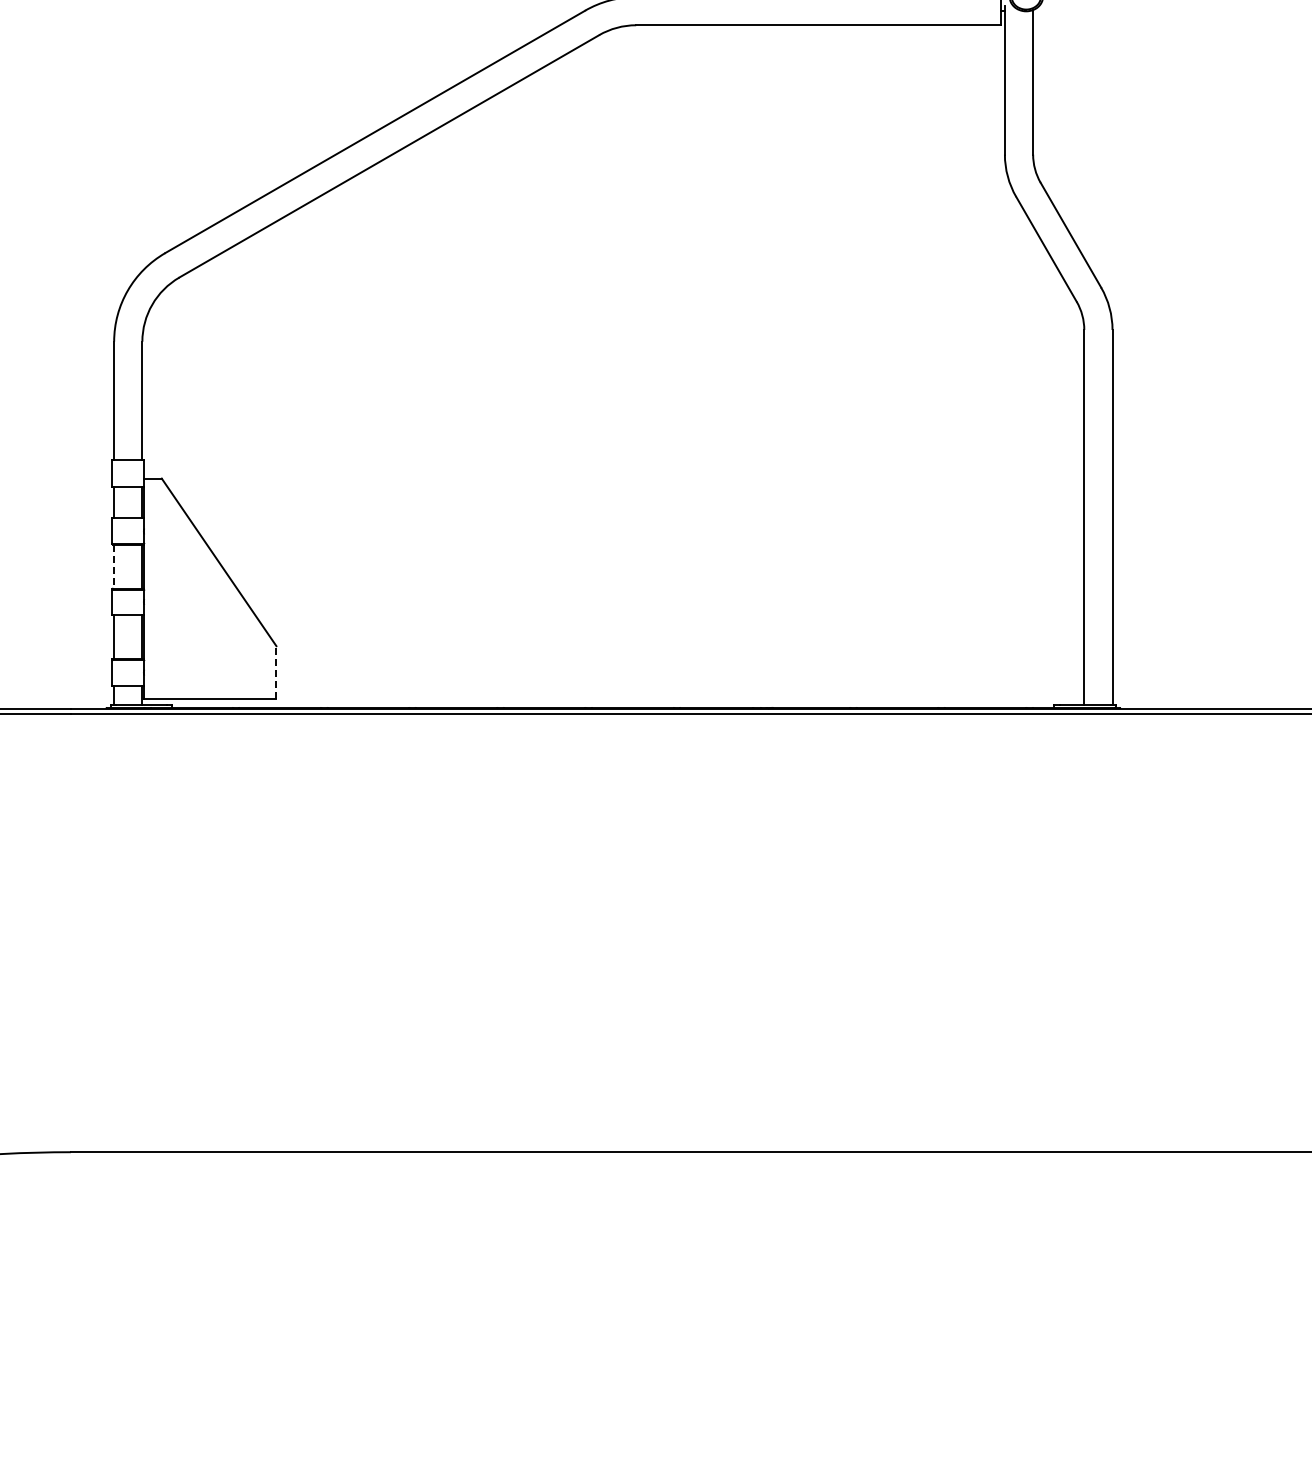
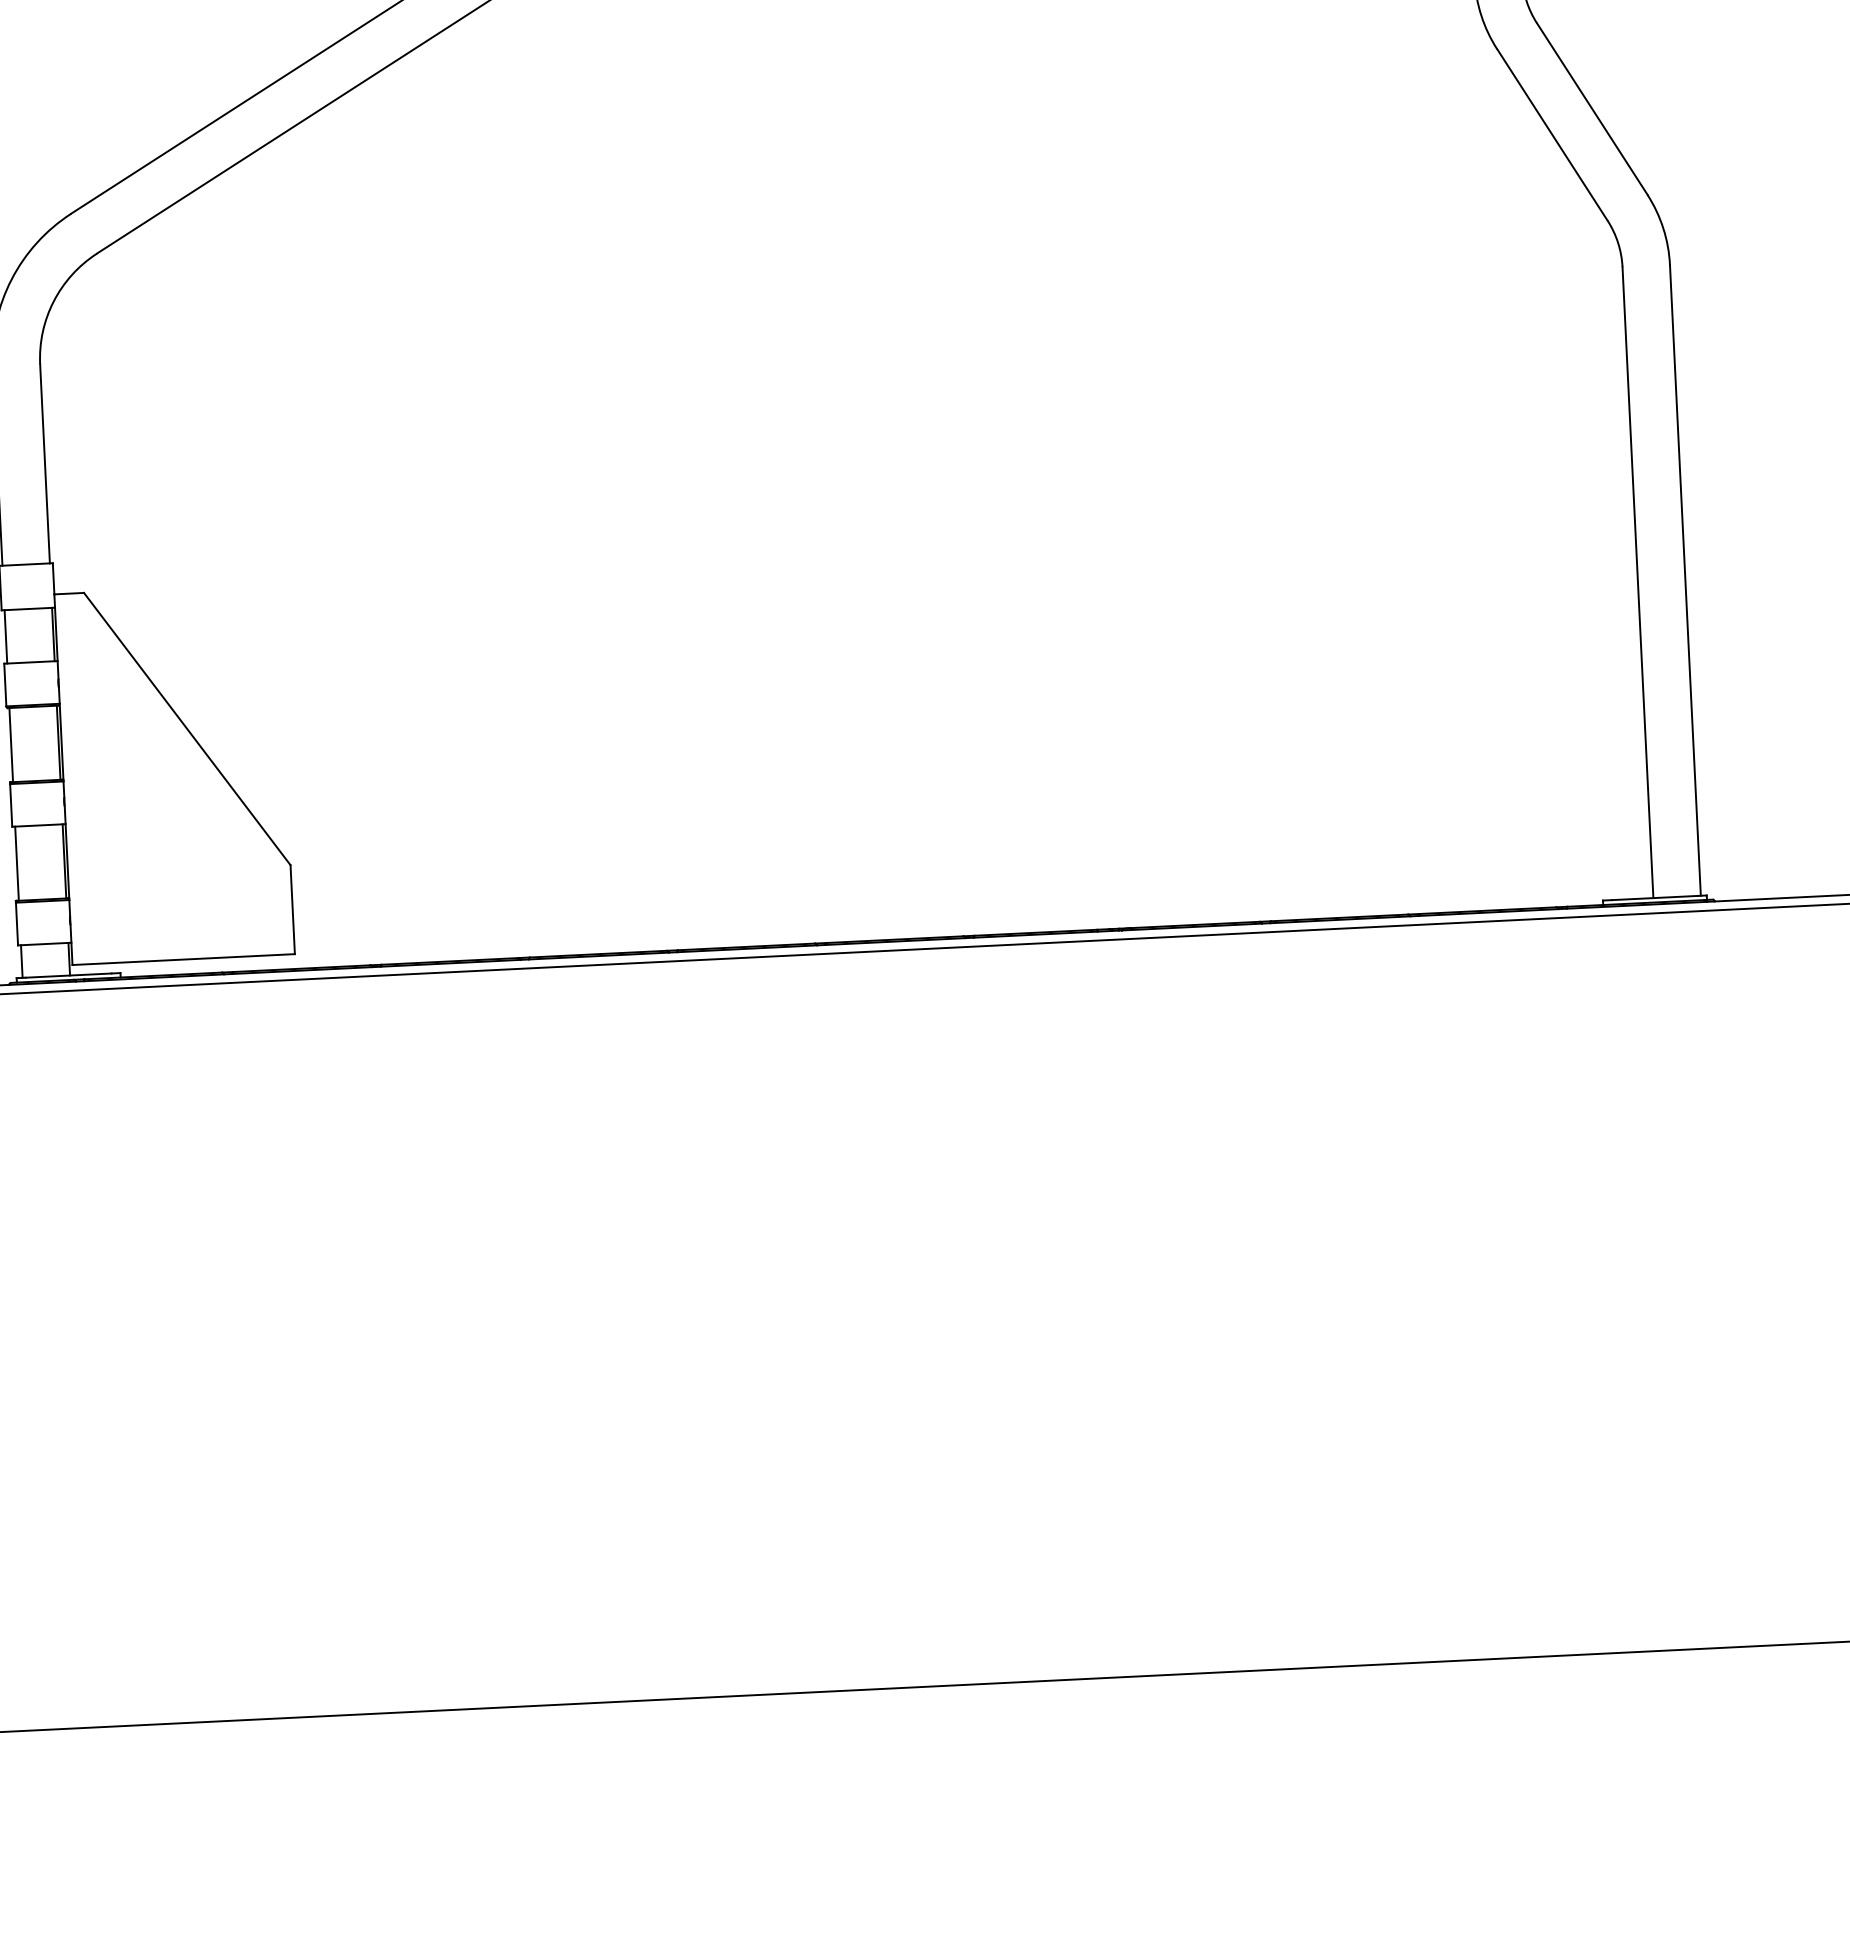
line: (114, 567) -> (11, 746), dashed -> solid
line: (276, 672) -> (292, 909), dashed -> solid

